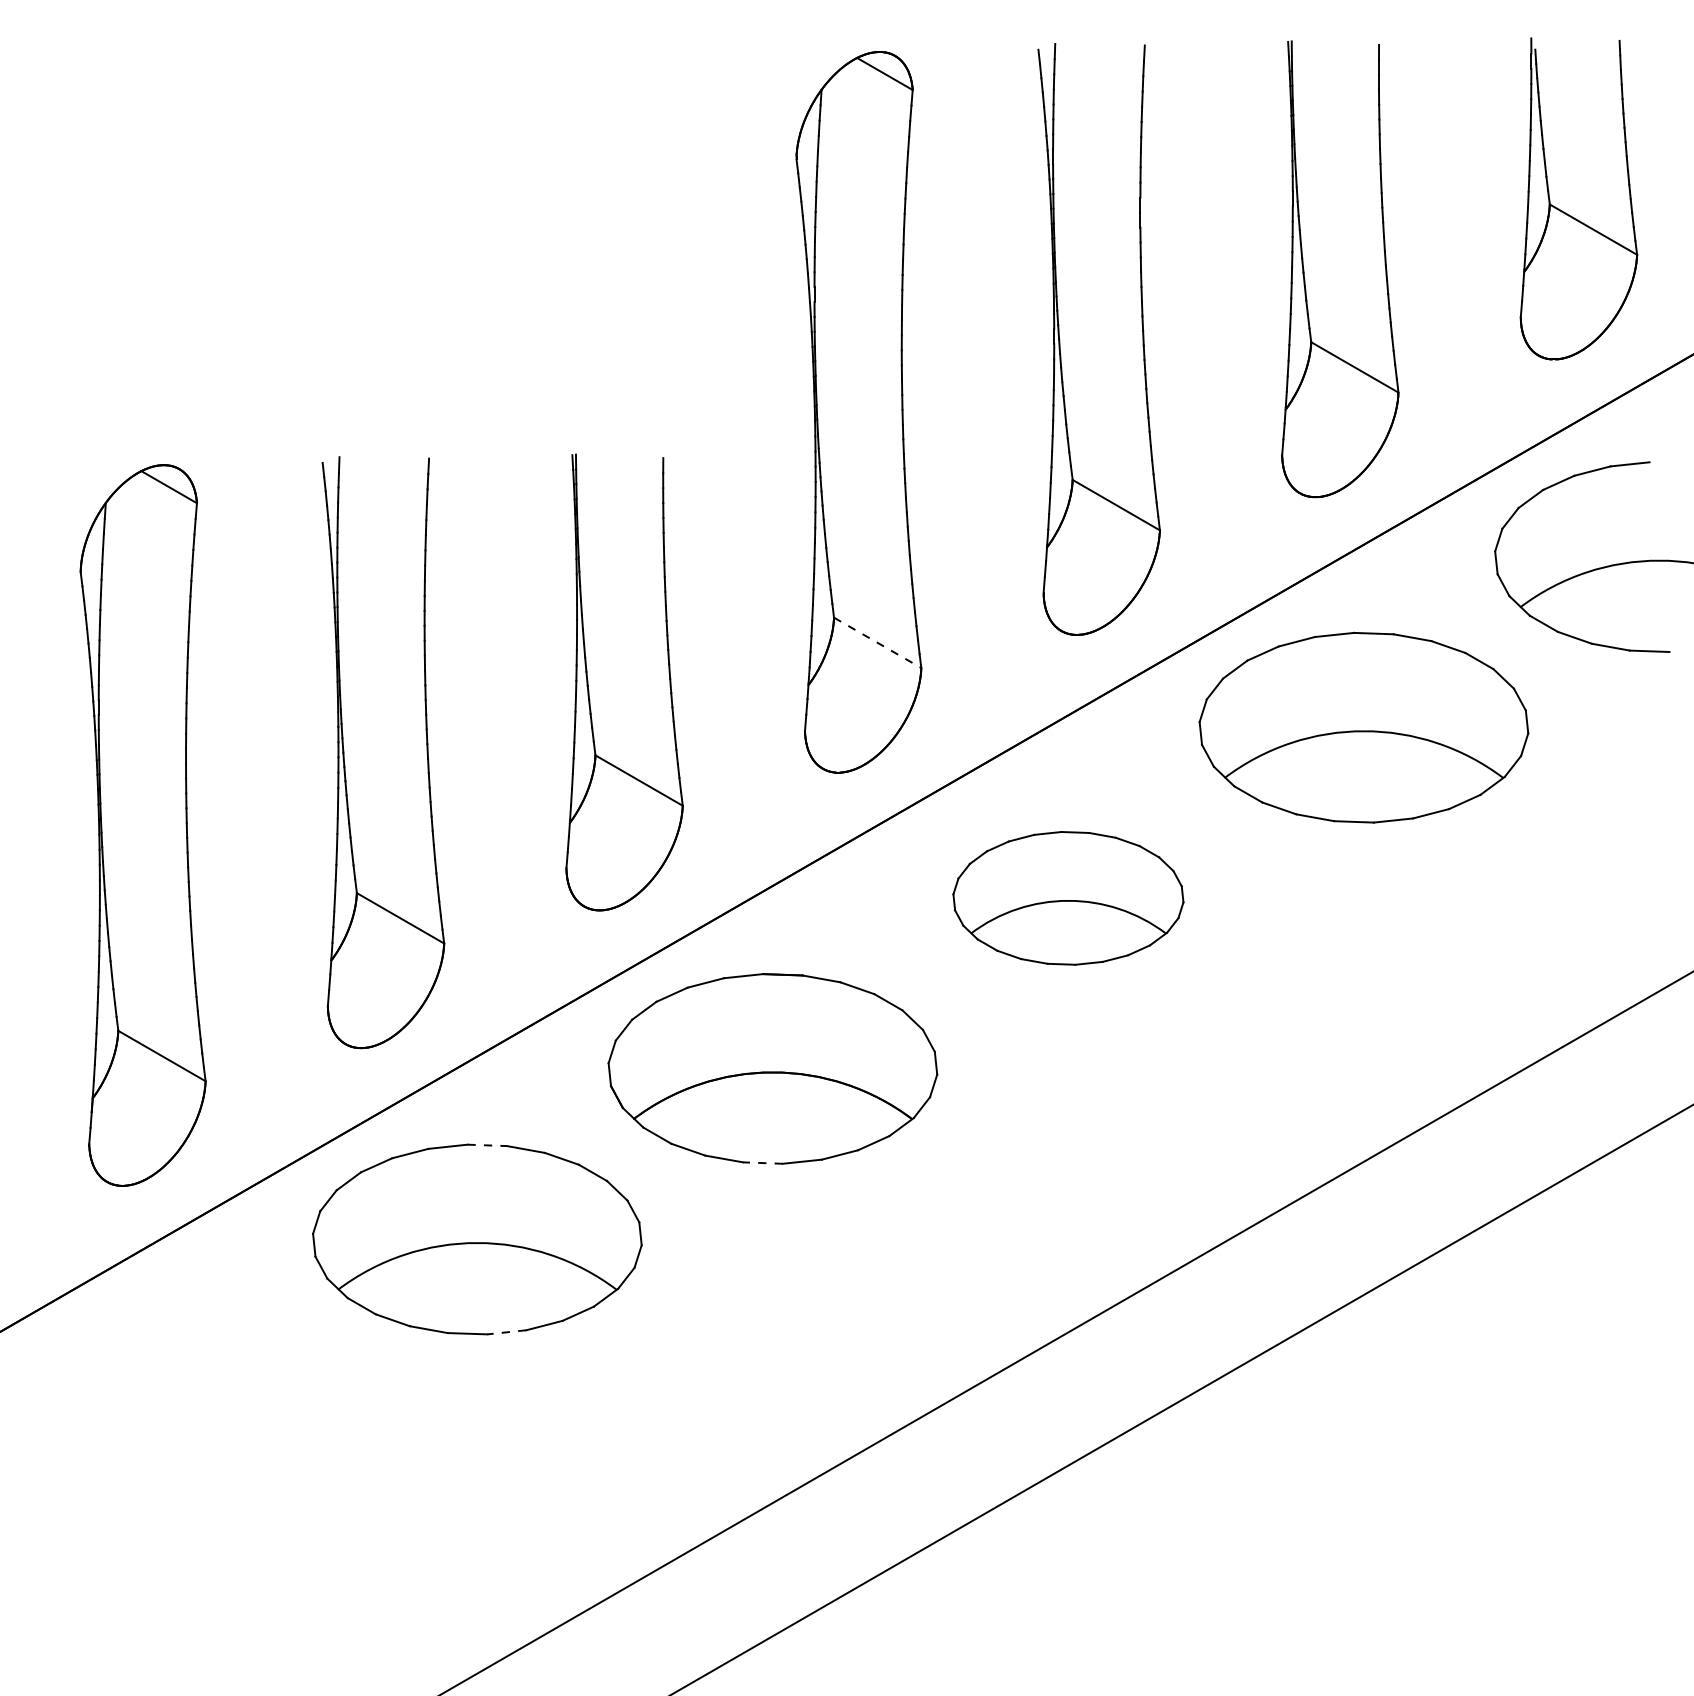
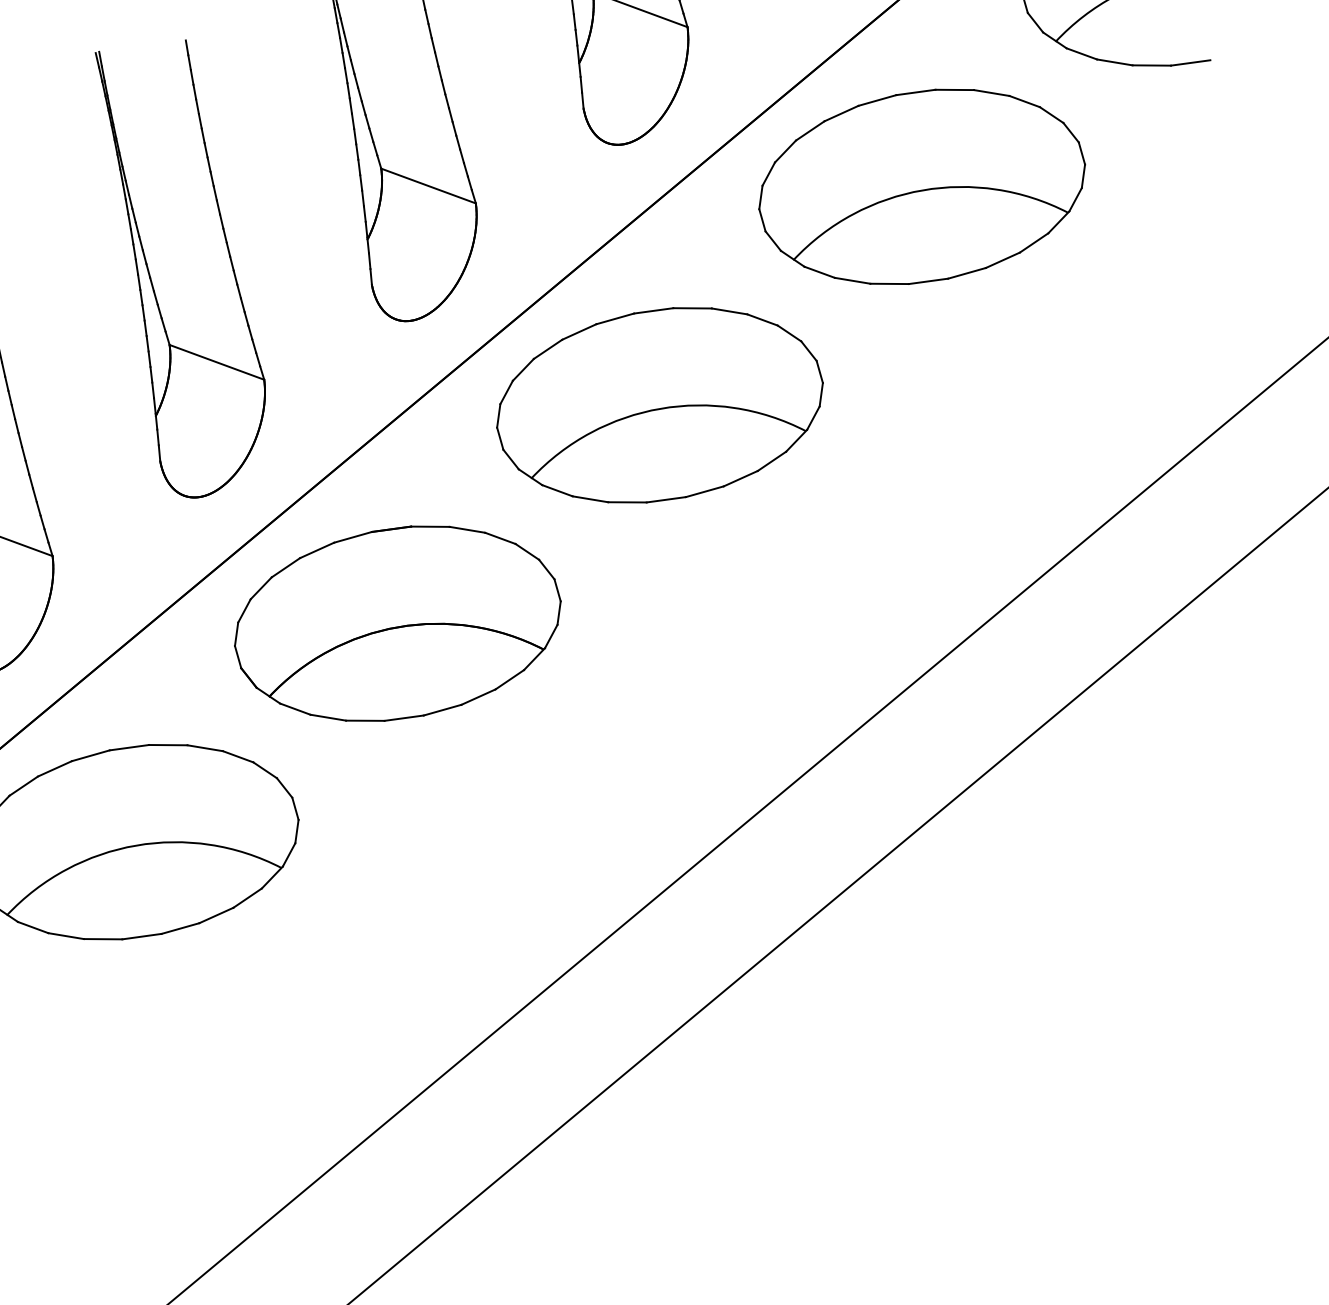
line: (878, 643) -> (429, 186), dashed -> solid
part: (1068, 898) -> (660, 405), size x1.43
line: (487, 1145) -> (129, 747), dashed -> solid
line: (763, 1163) -> (404, 718), dashed -> solid
line: (506, 1332) -> (180, 928), dashed -> solid

